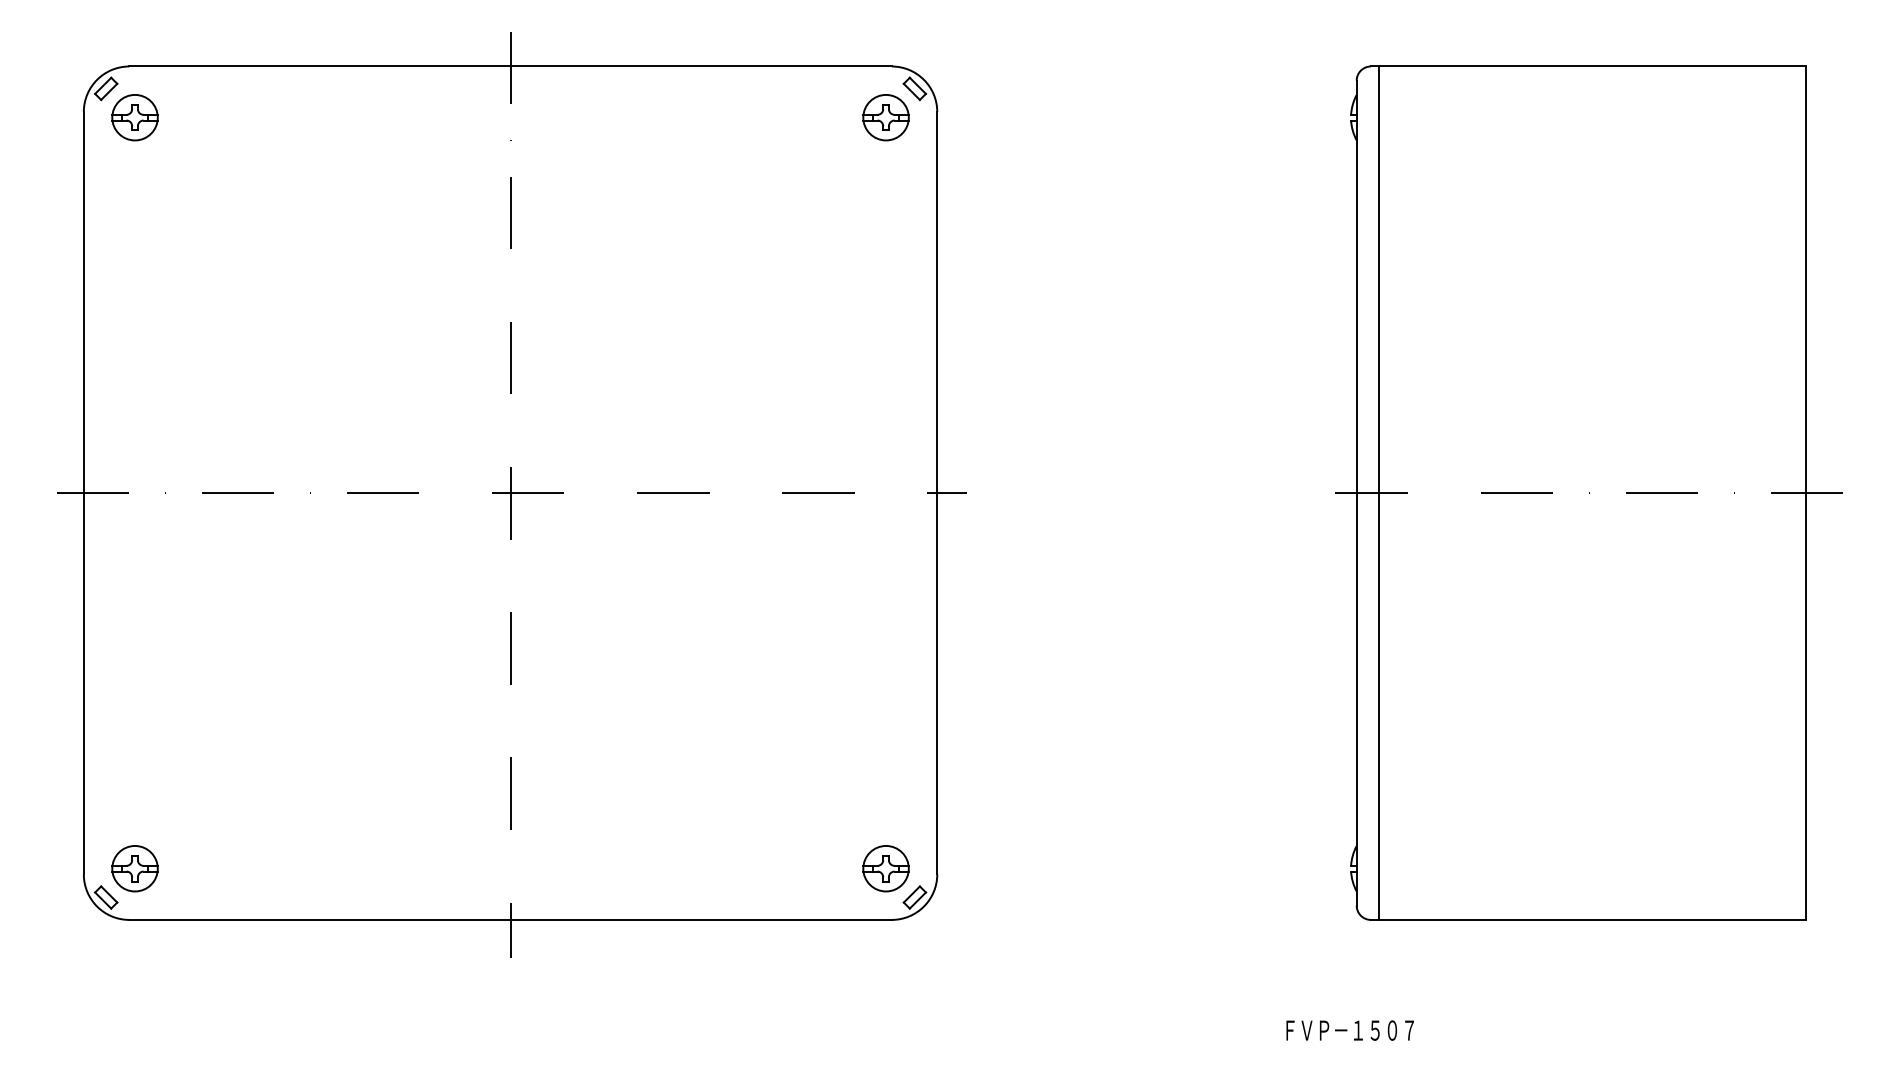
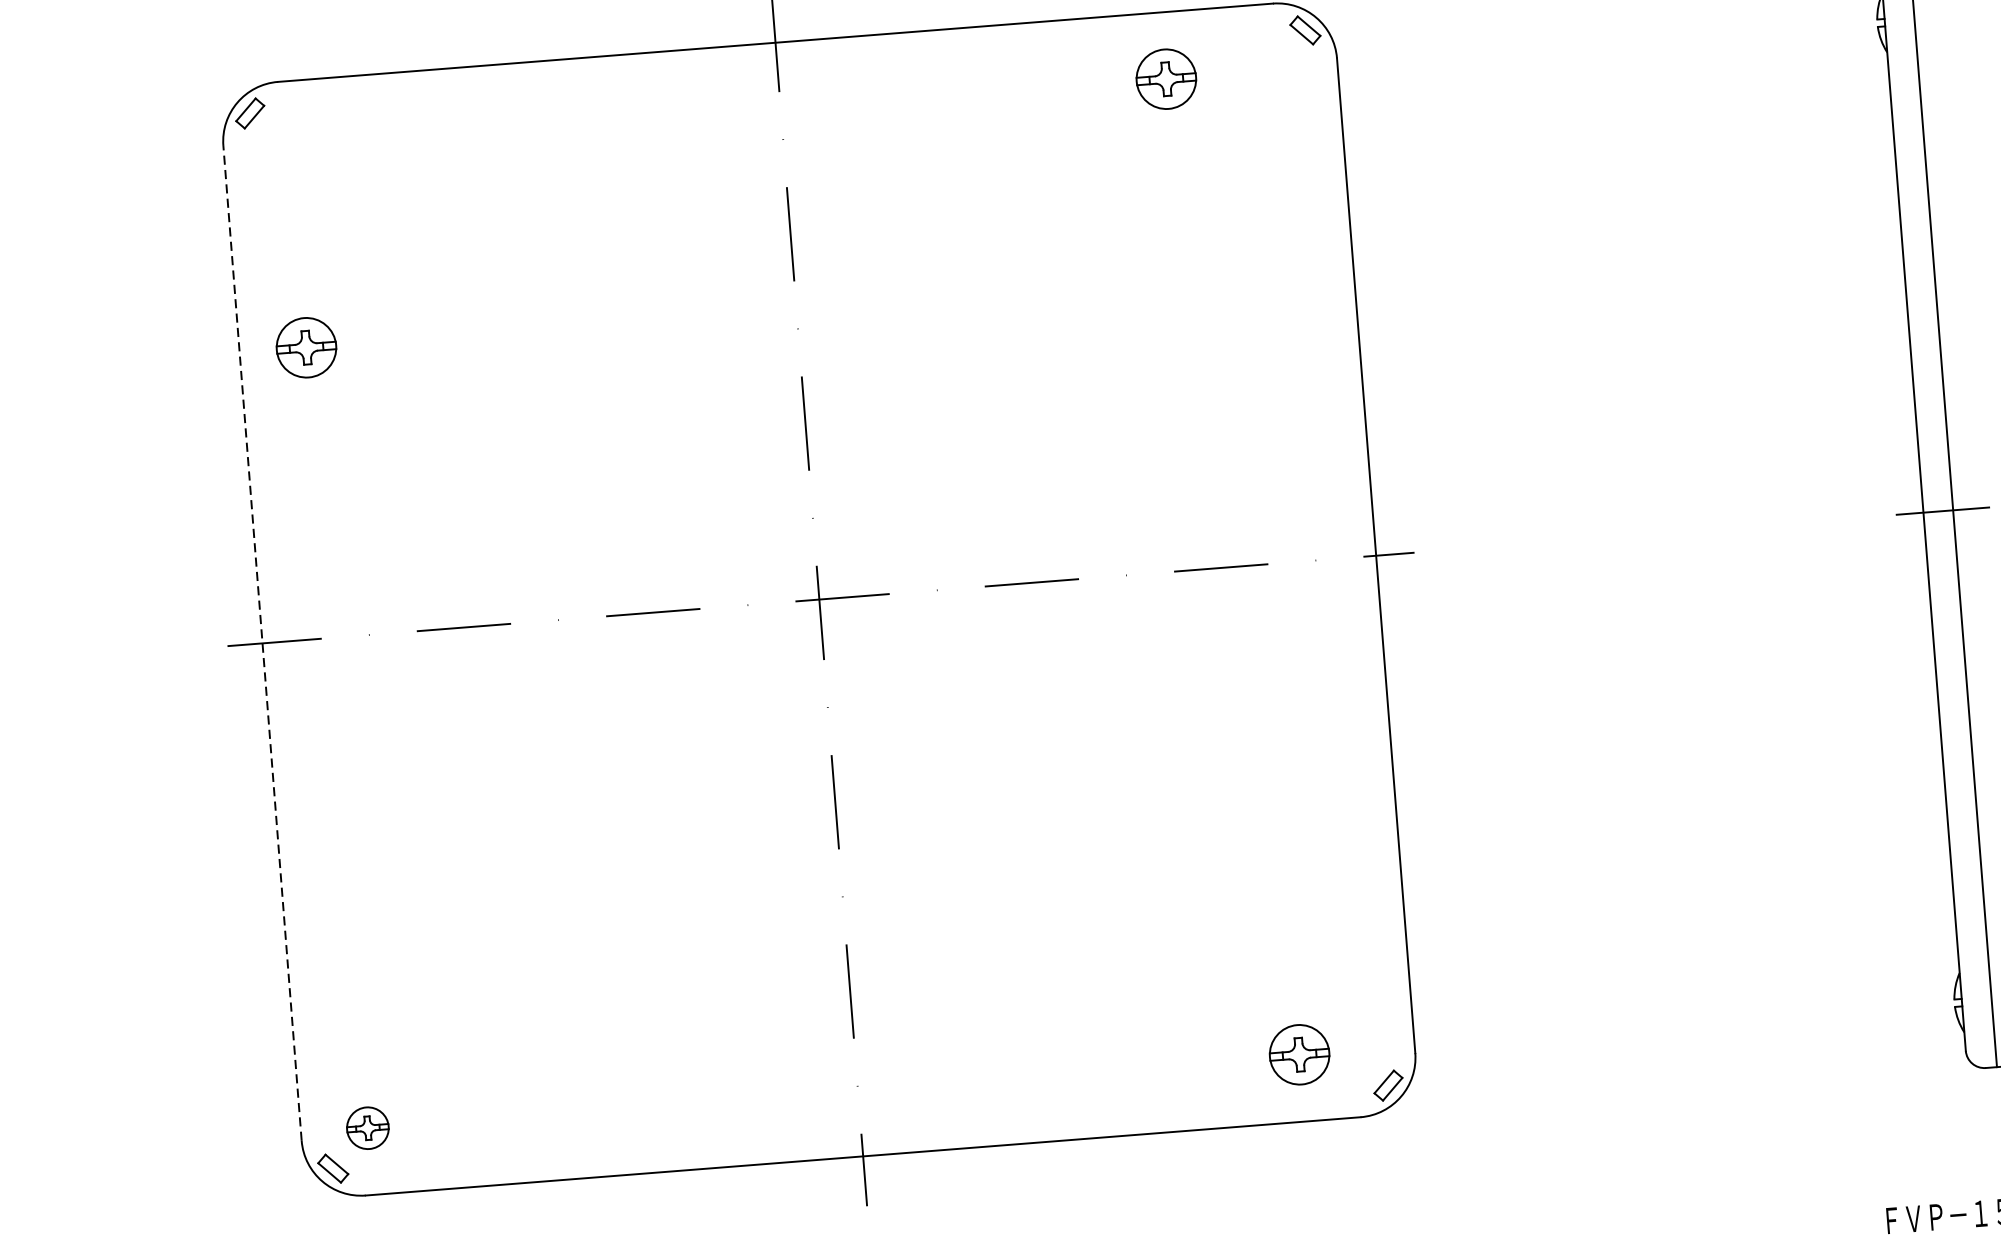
part: (134, 117) -> (305, 347), moved
part: (885, 117) -> (1165, 79), moved
line: (83, 492) -> (262, 642), solid -> dashed
part: (134, 868) -> (367, 1127), size x0.7
part: (885, 868) -> (1298, 1054), moved

